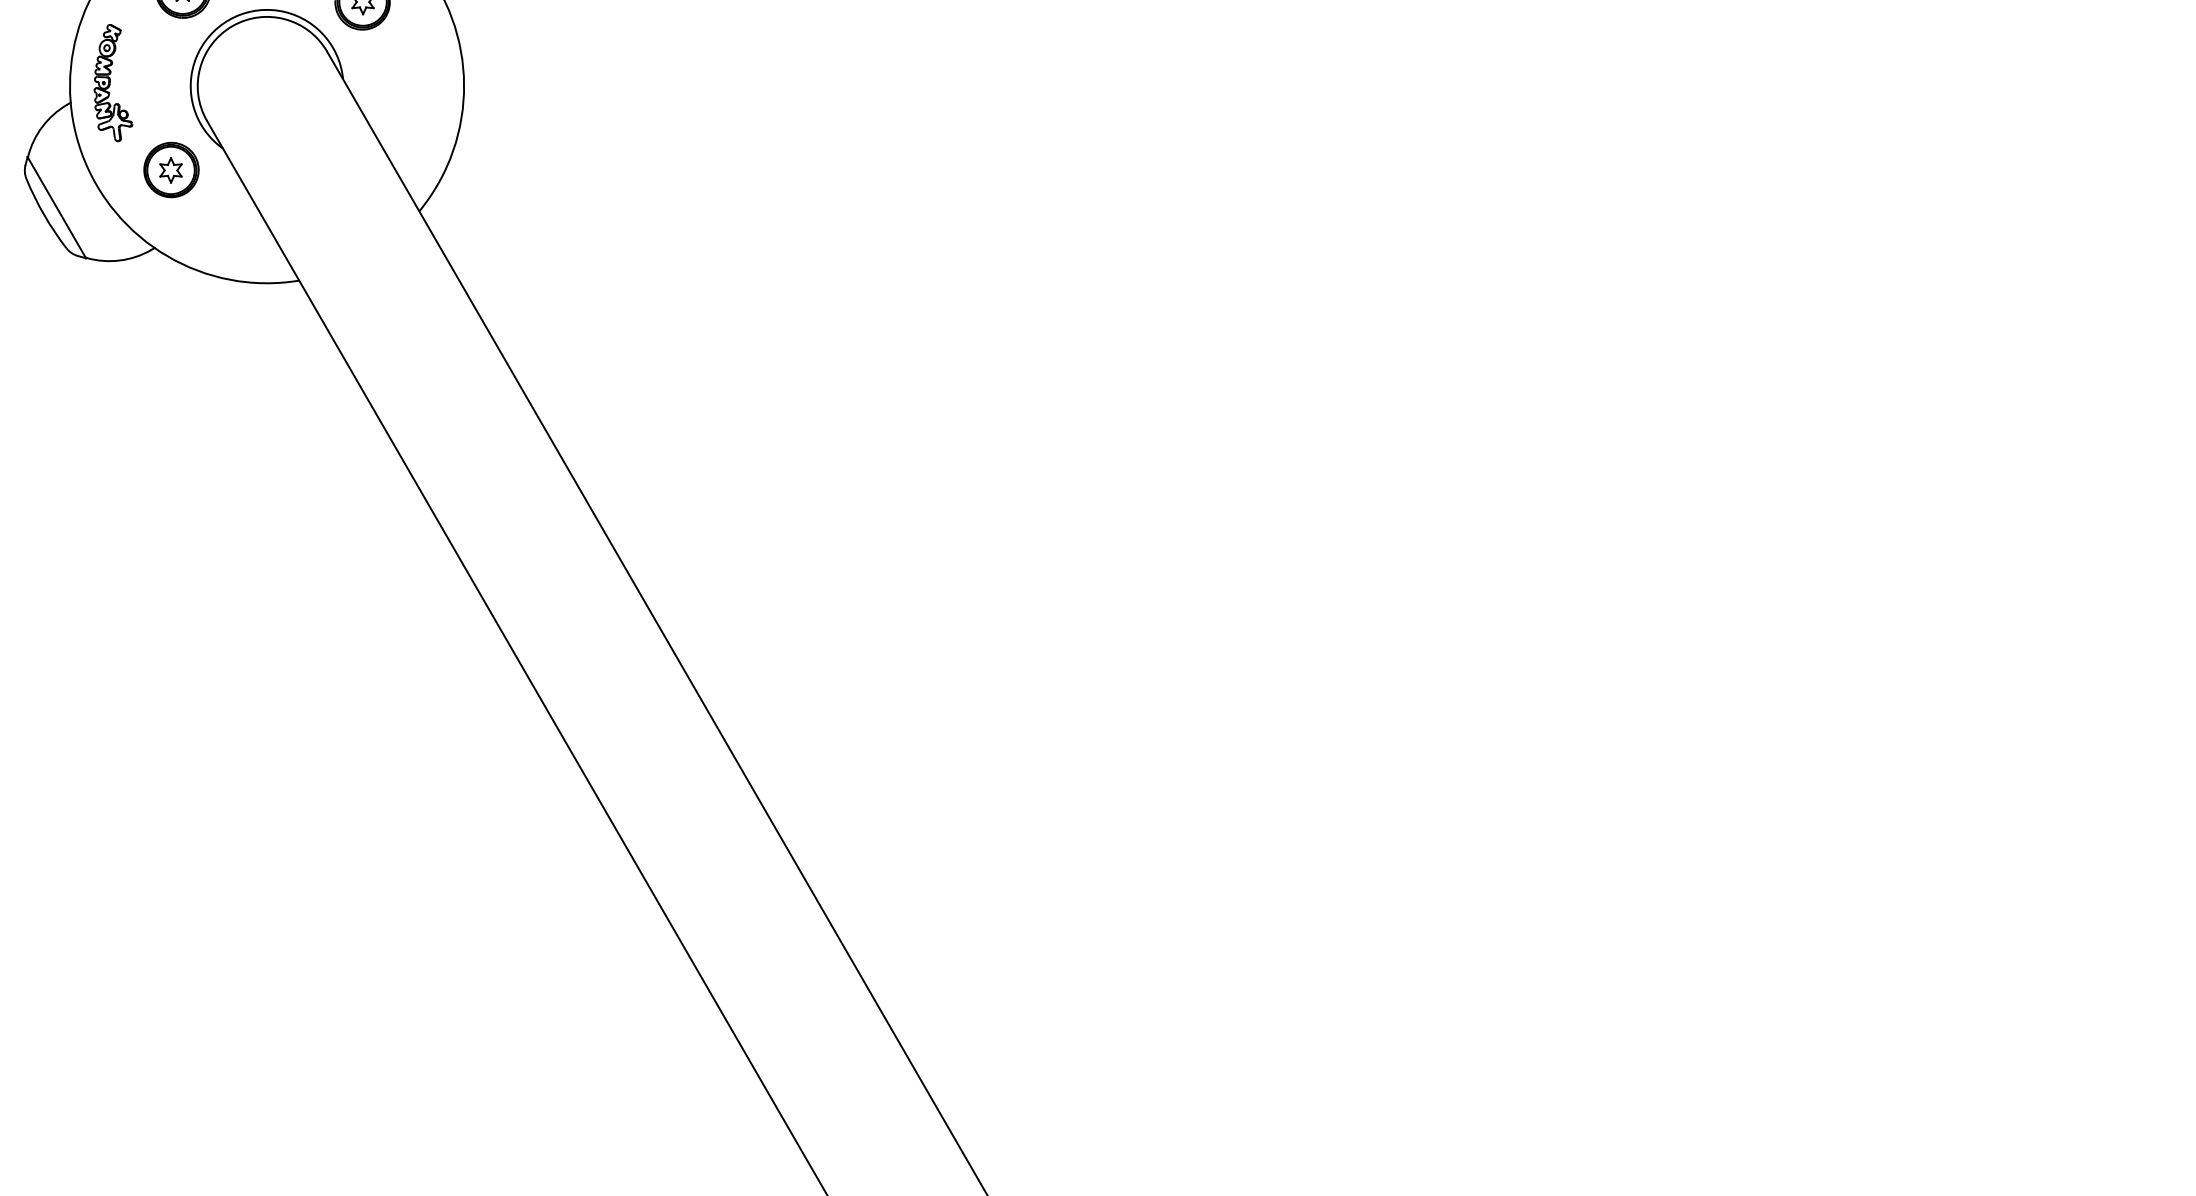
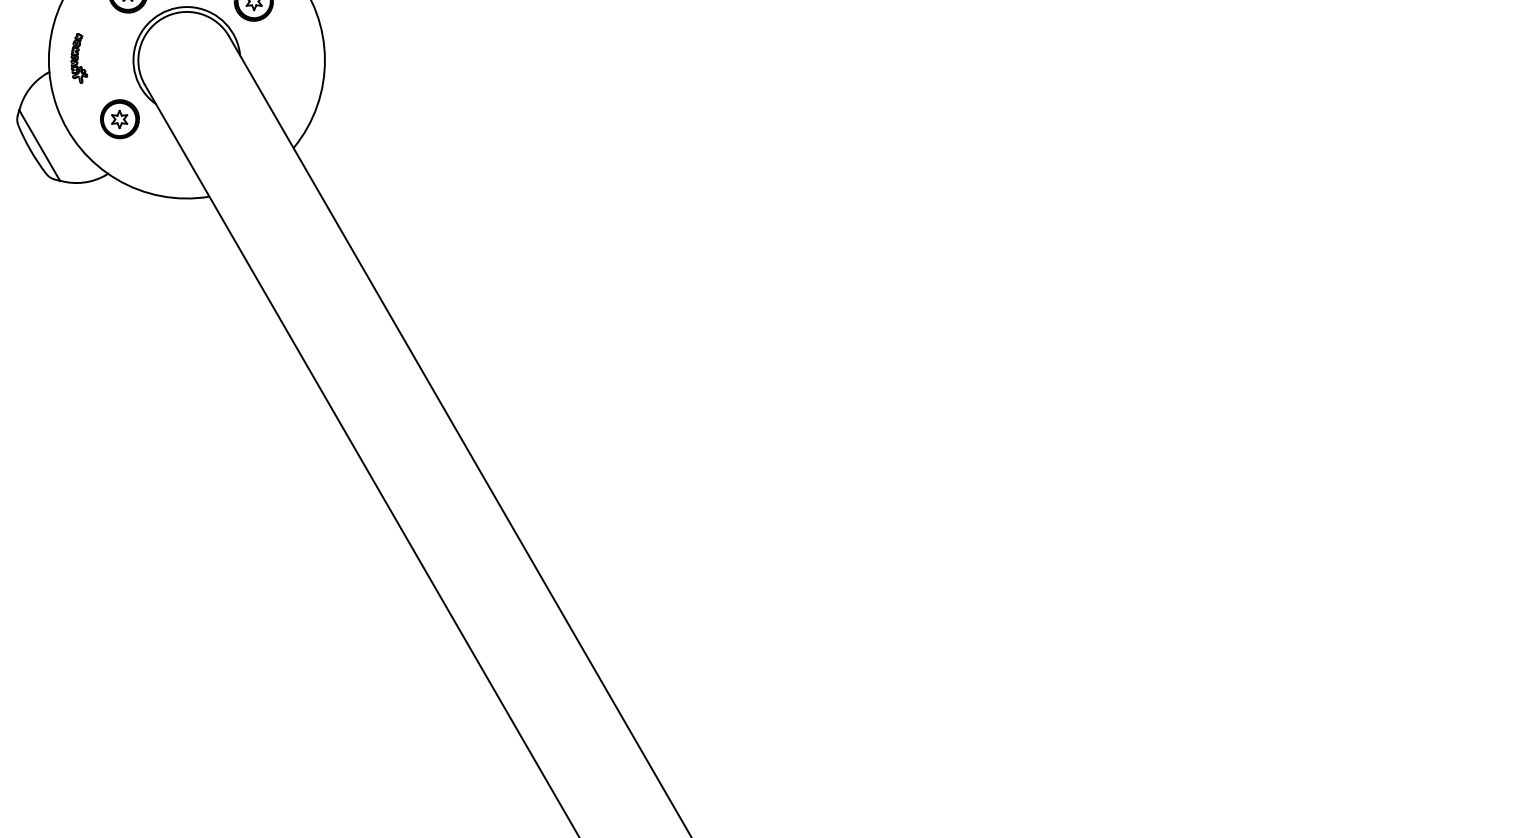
part: (113, 83) -> (79, 58), size x0.6

